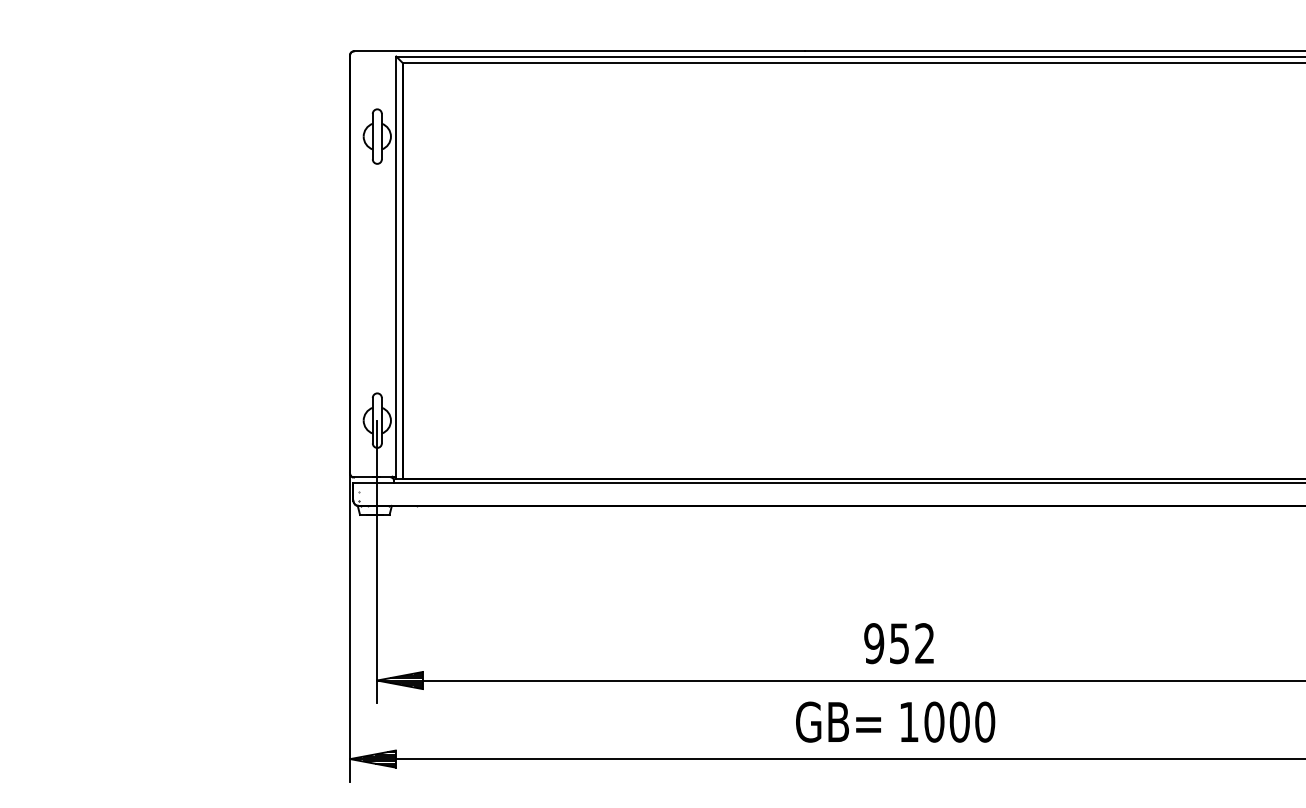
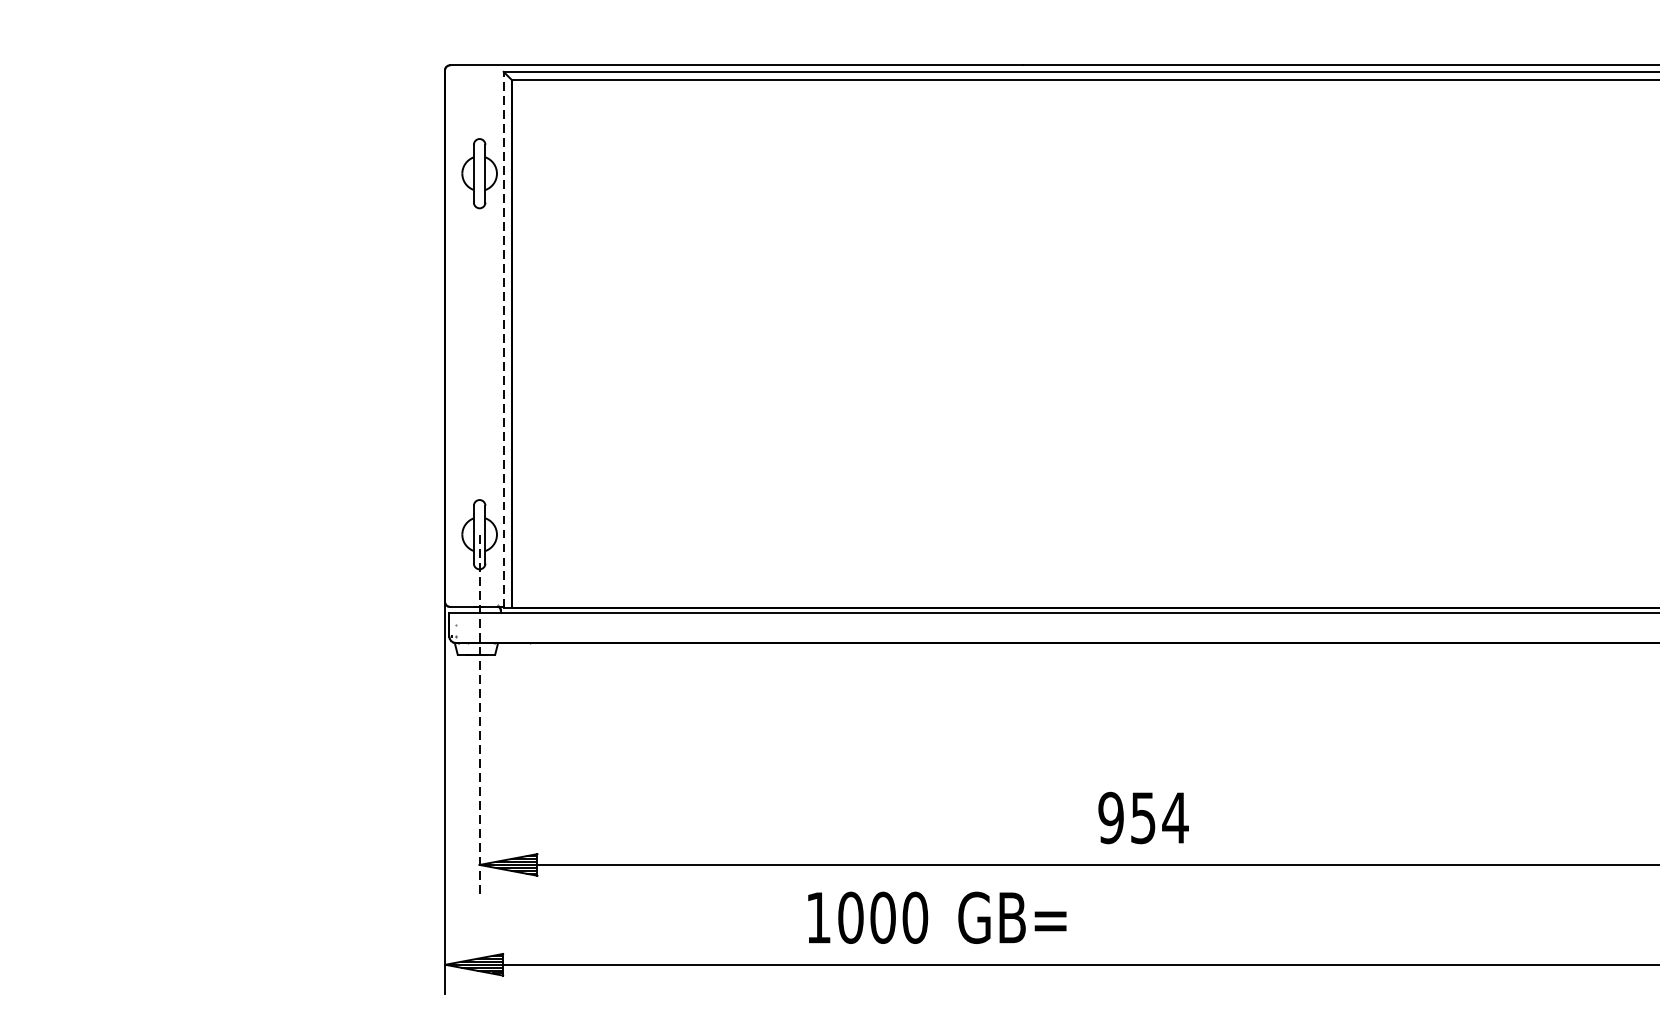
line: (396, 267) -> (504, 340), solid -> dashed
line: (377, 561) -> (479, 713), solid -> dashed
text: (924, 643) -> (1175, 817), 952 -> 954
text: (838, 721) -> (1012, 917), moved
text: (947, 721) -> (867, 917), moved

